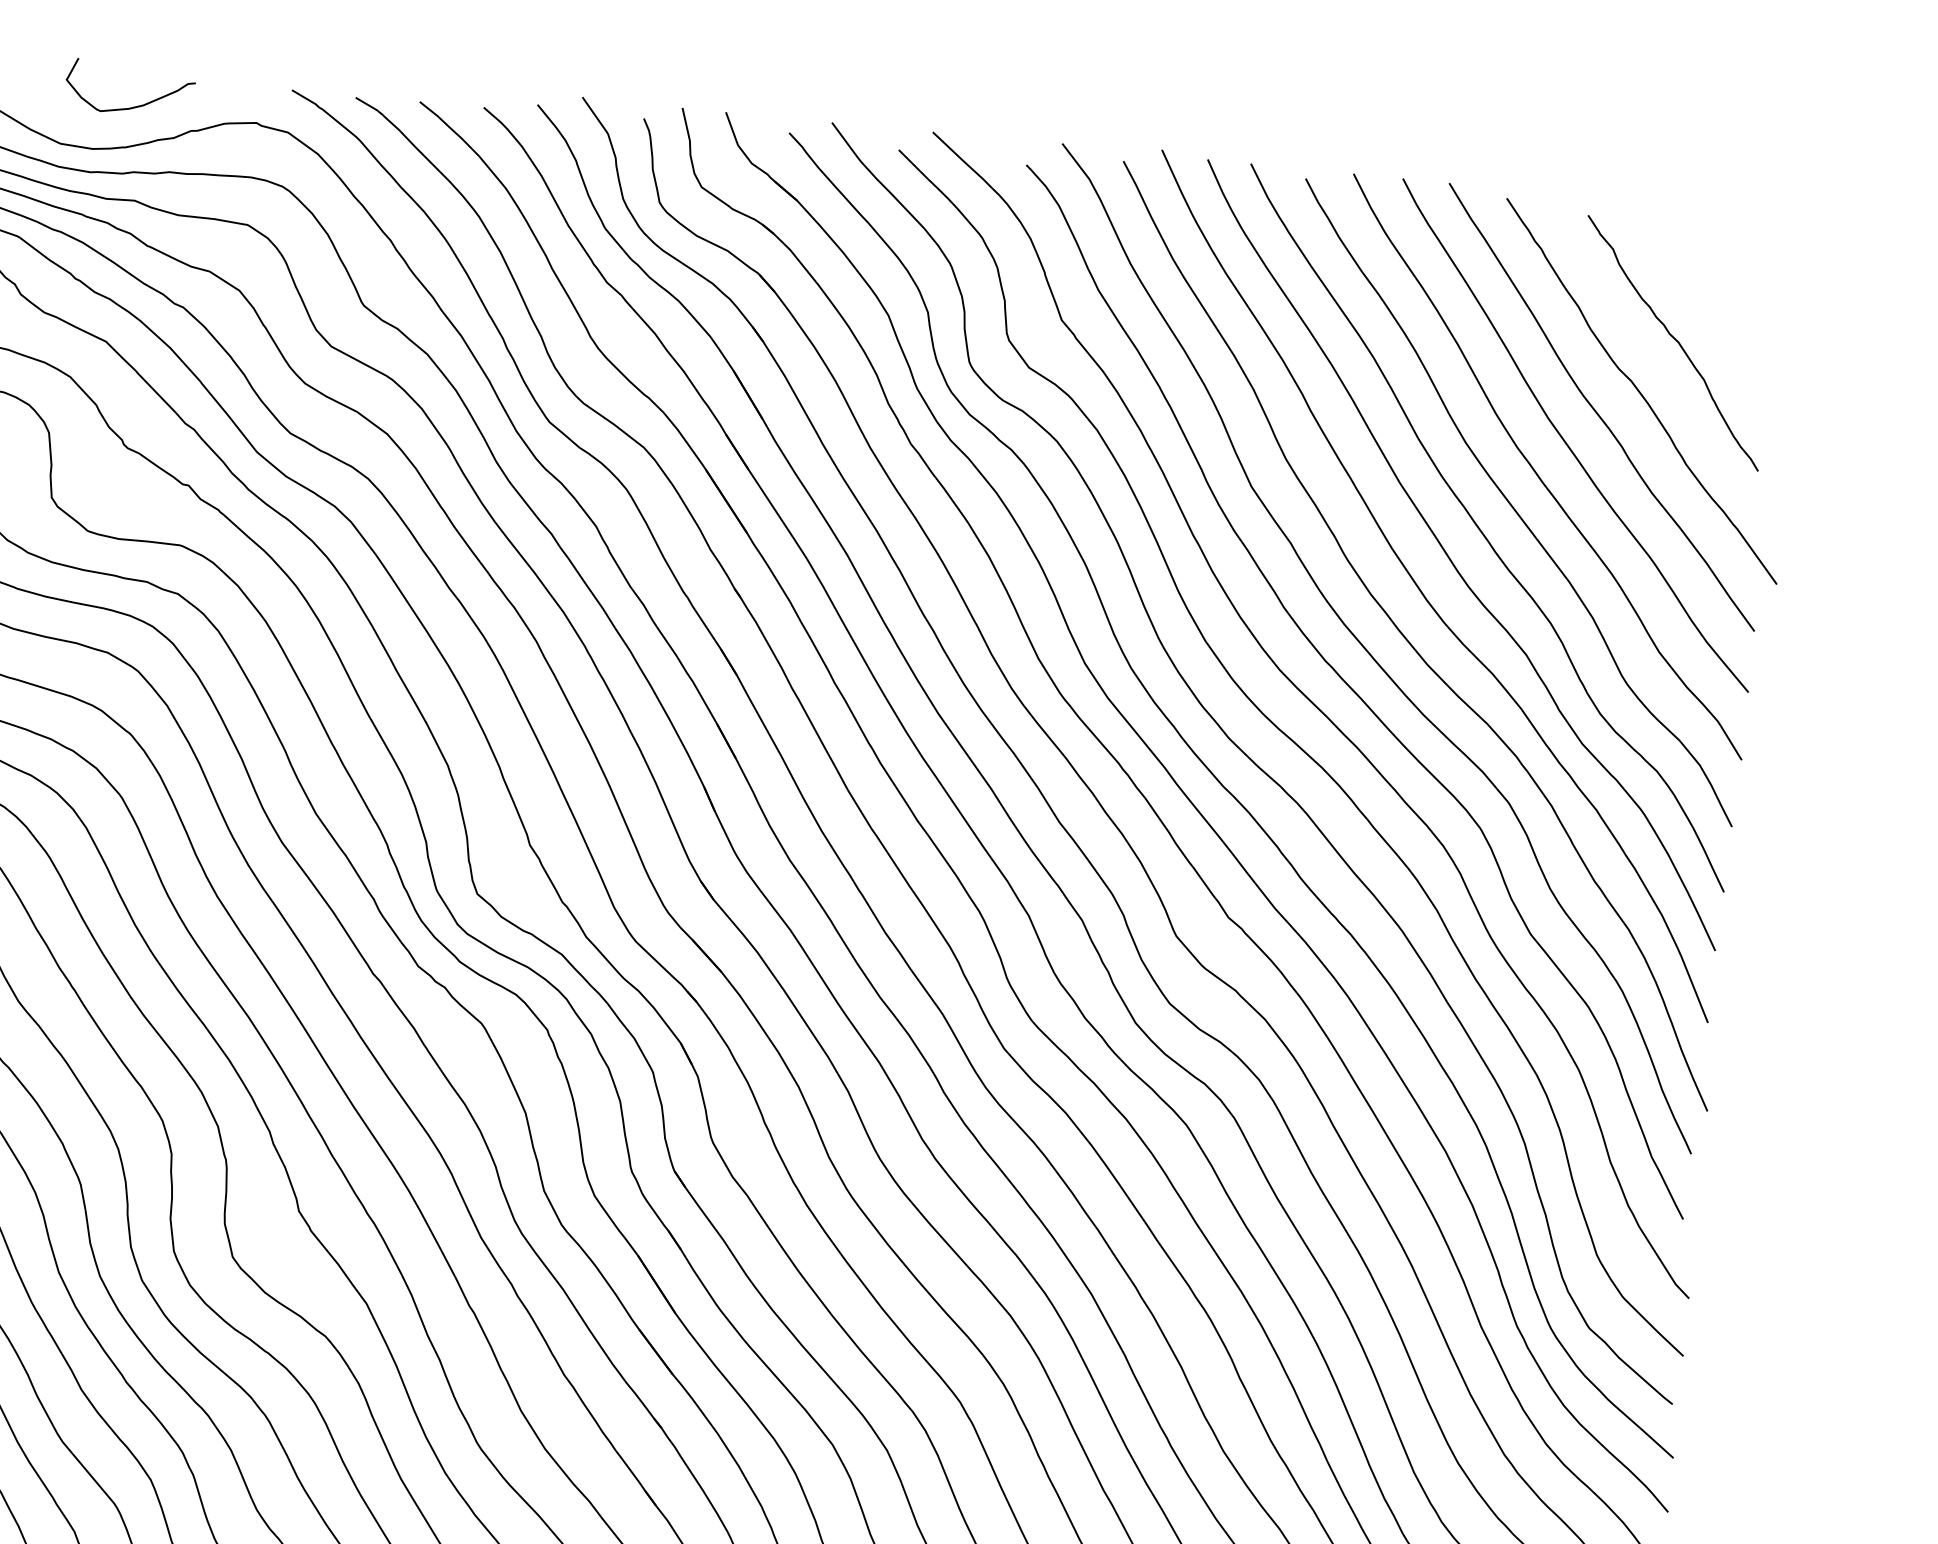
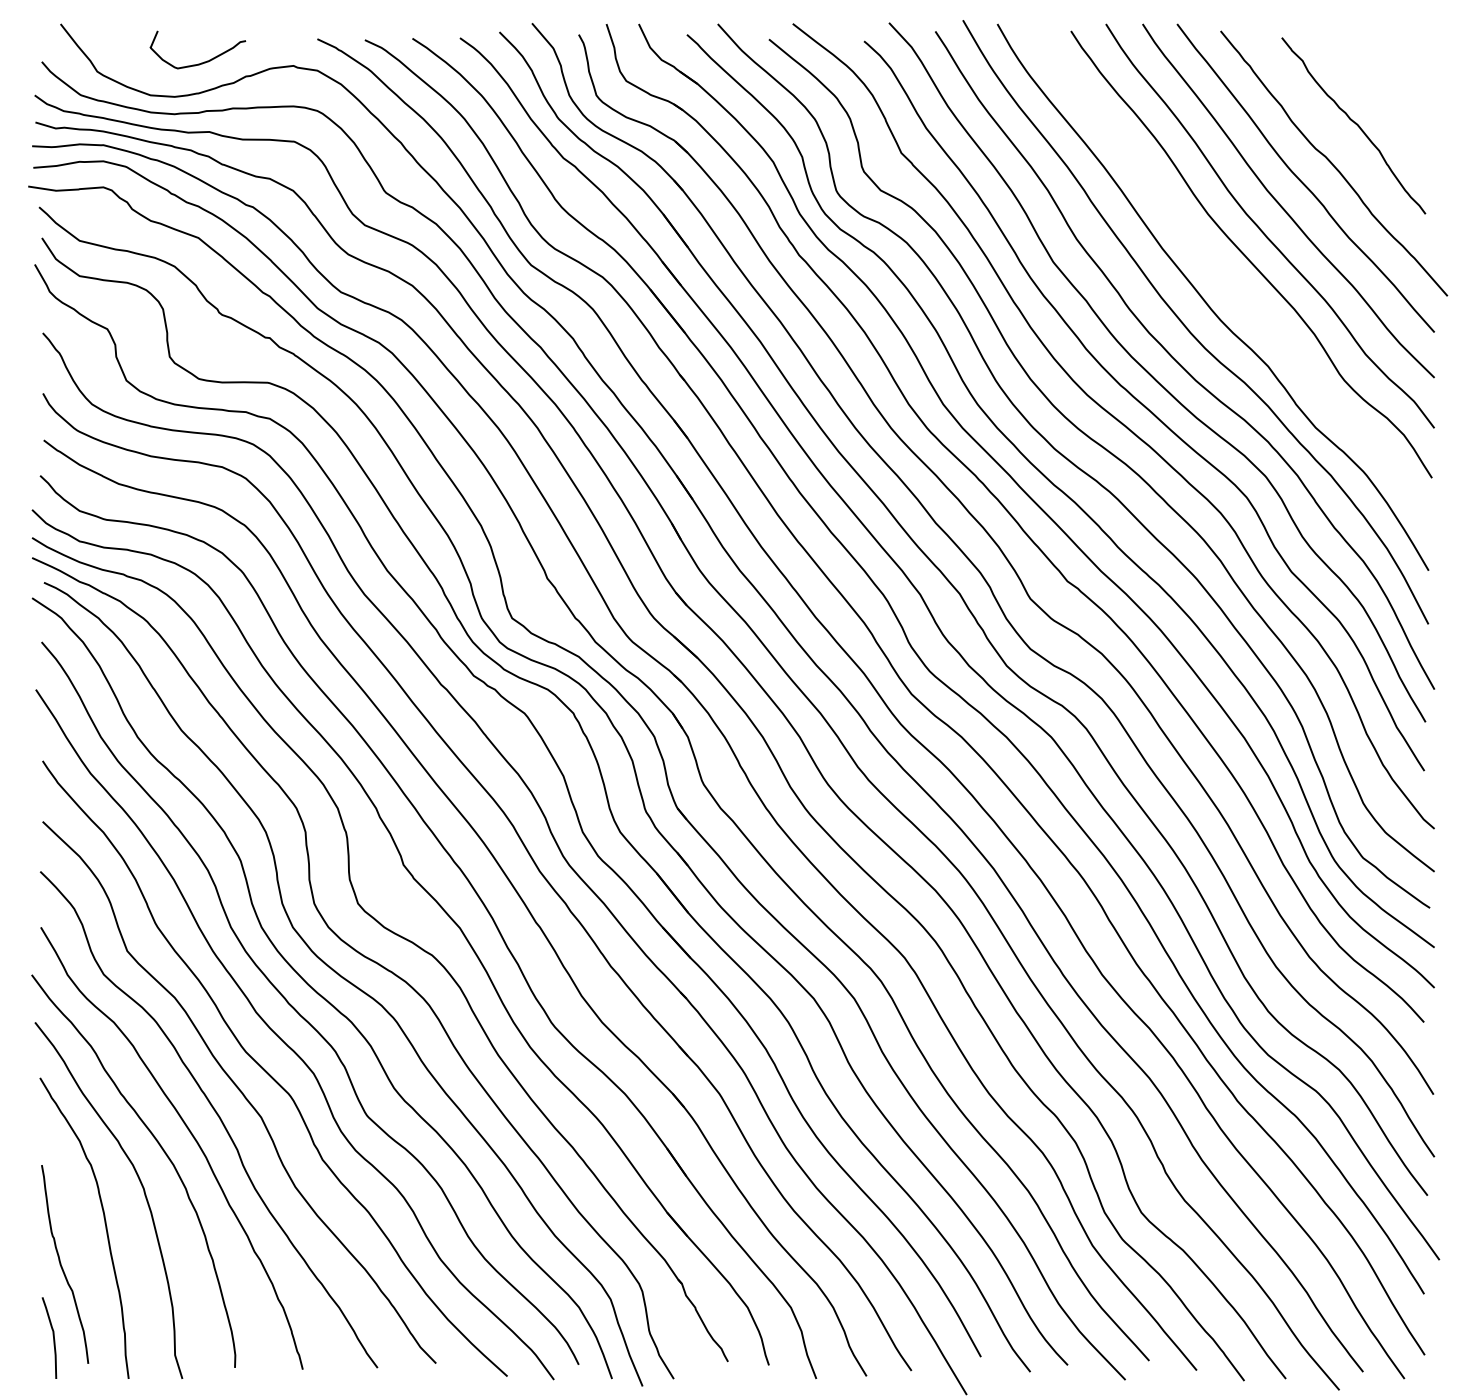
curve: (1483, 531) -> (1227, 278), removed

